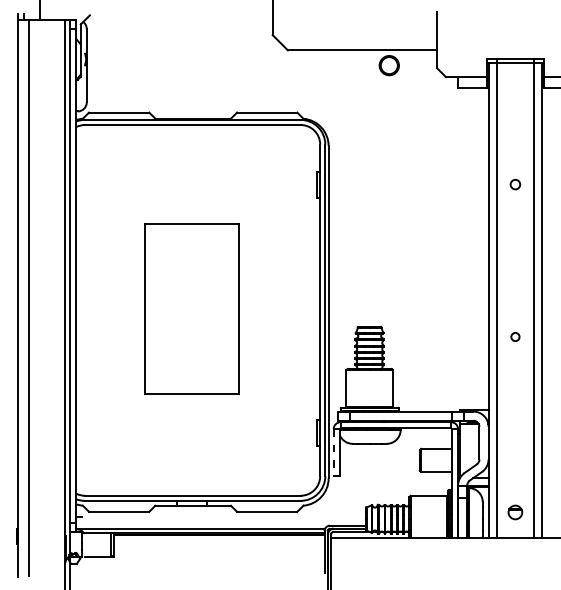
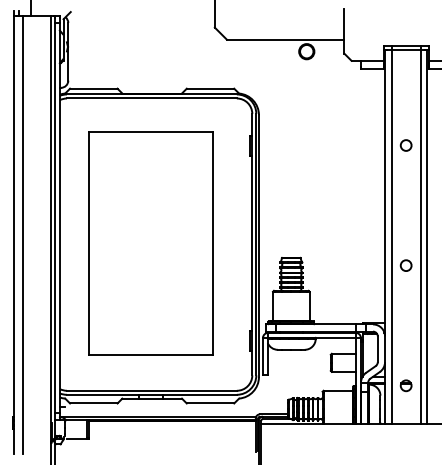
circle: (515, 184) -> (406, 145), size x1.43
part: (191, 308) -> (150, 243), size x1.67
circle: (515, 336) -> (406, 265), size x1.67
line: (333, 452) -> (262, 356), dashed -> solid
part: (515, 512) -> (406, 385), moved

